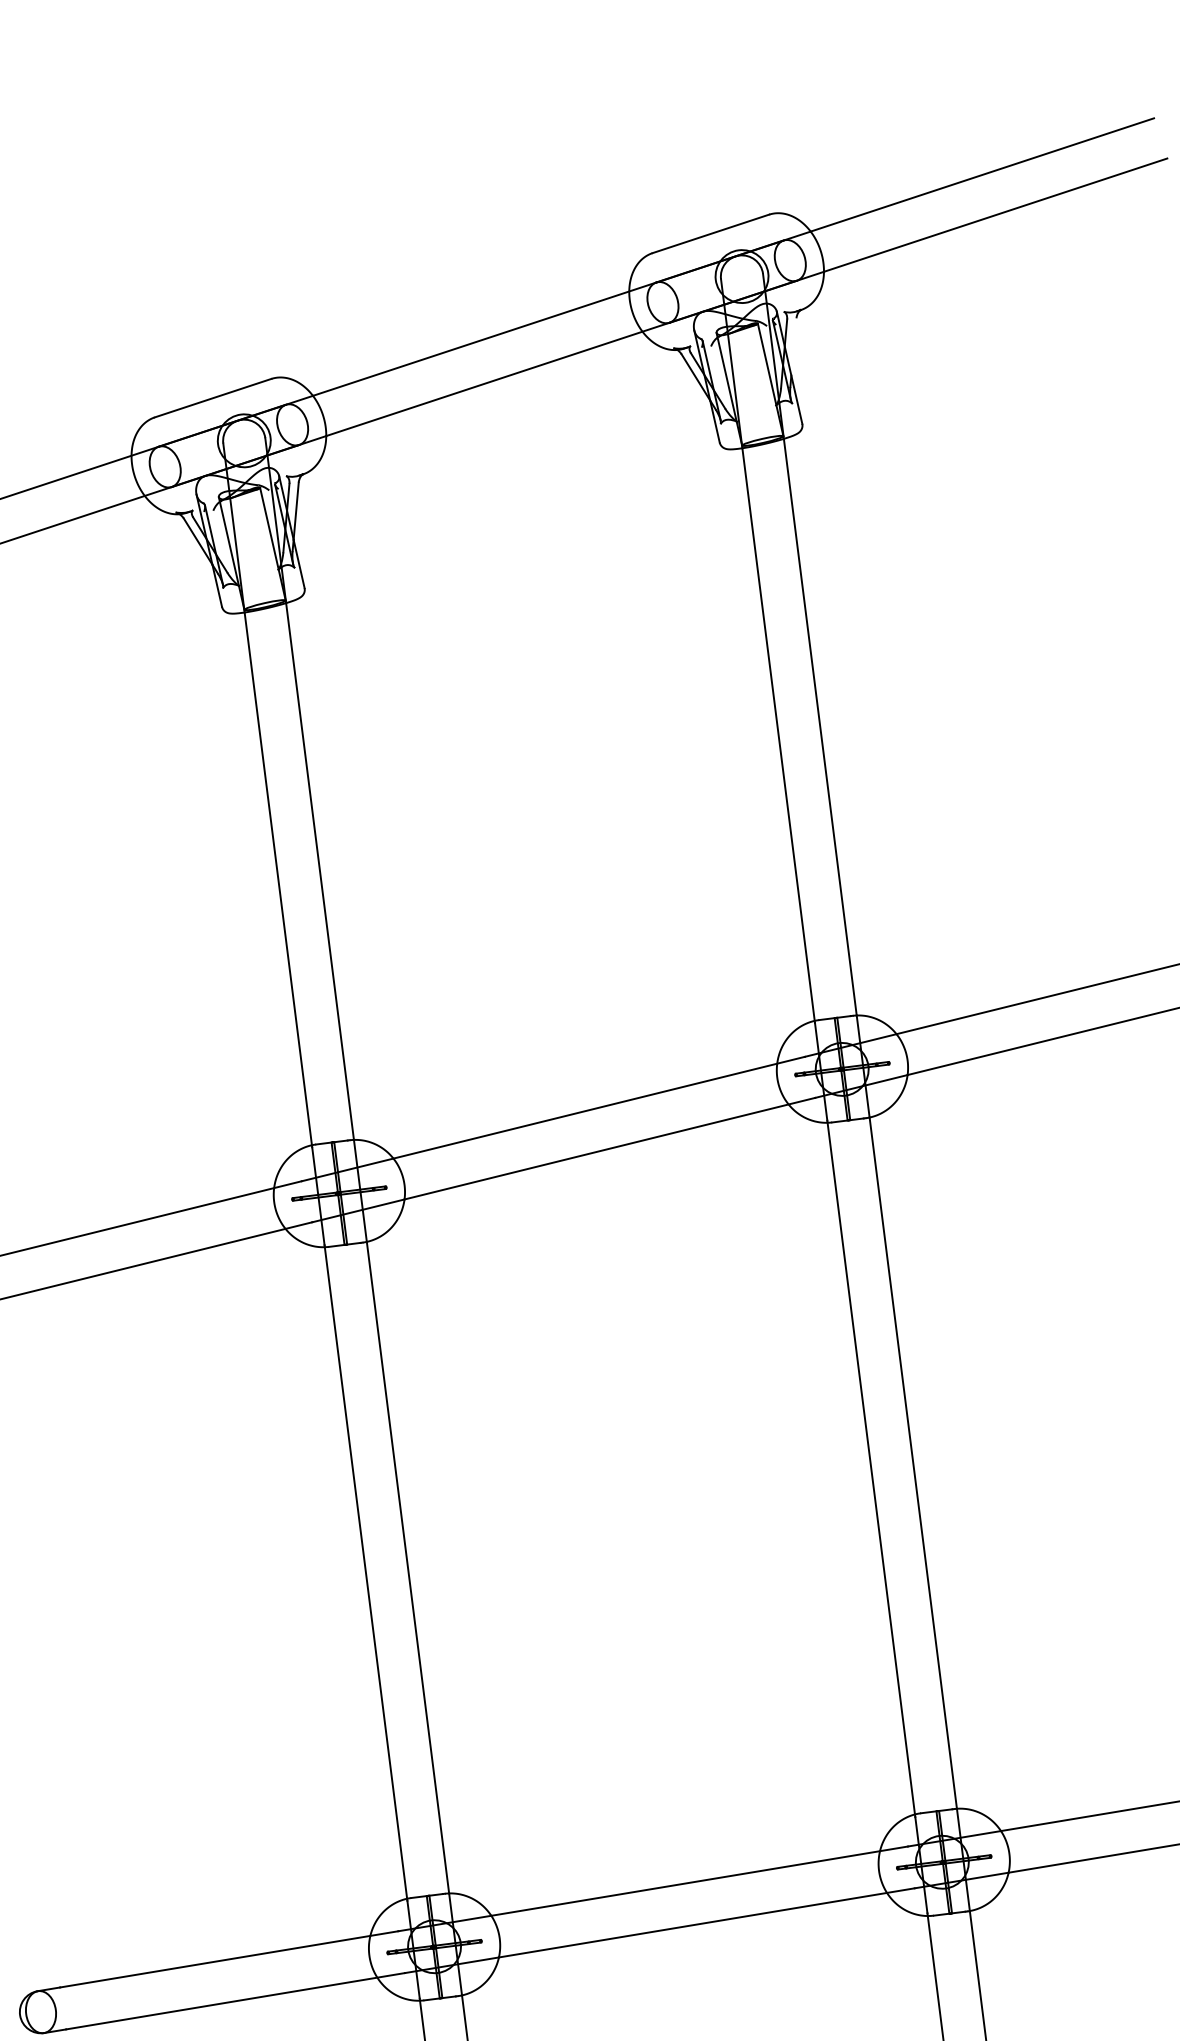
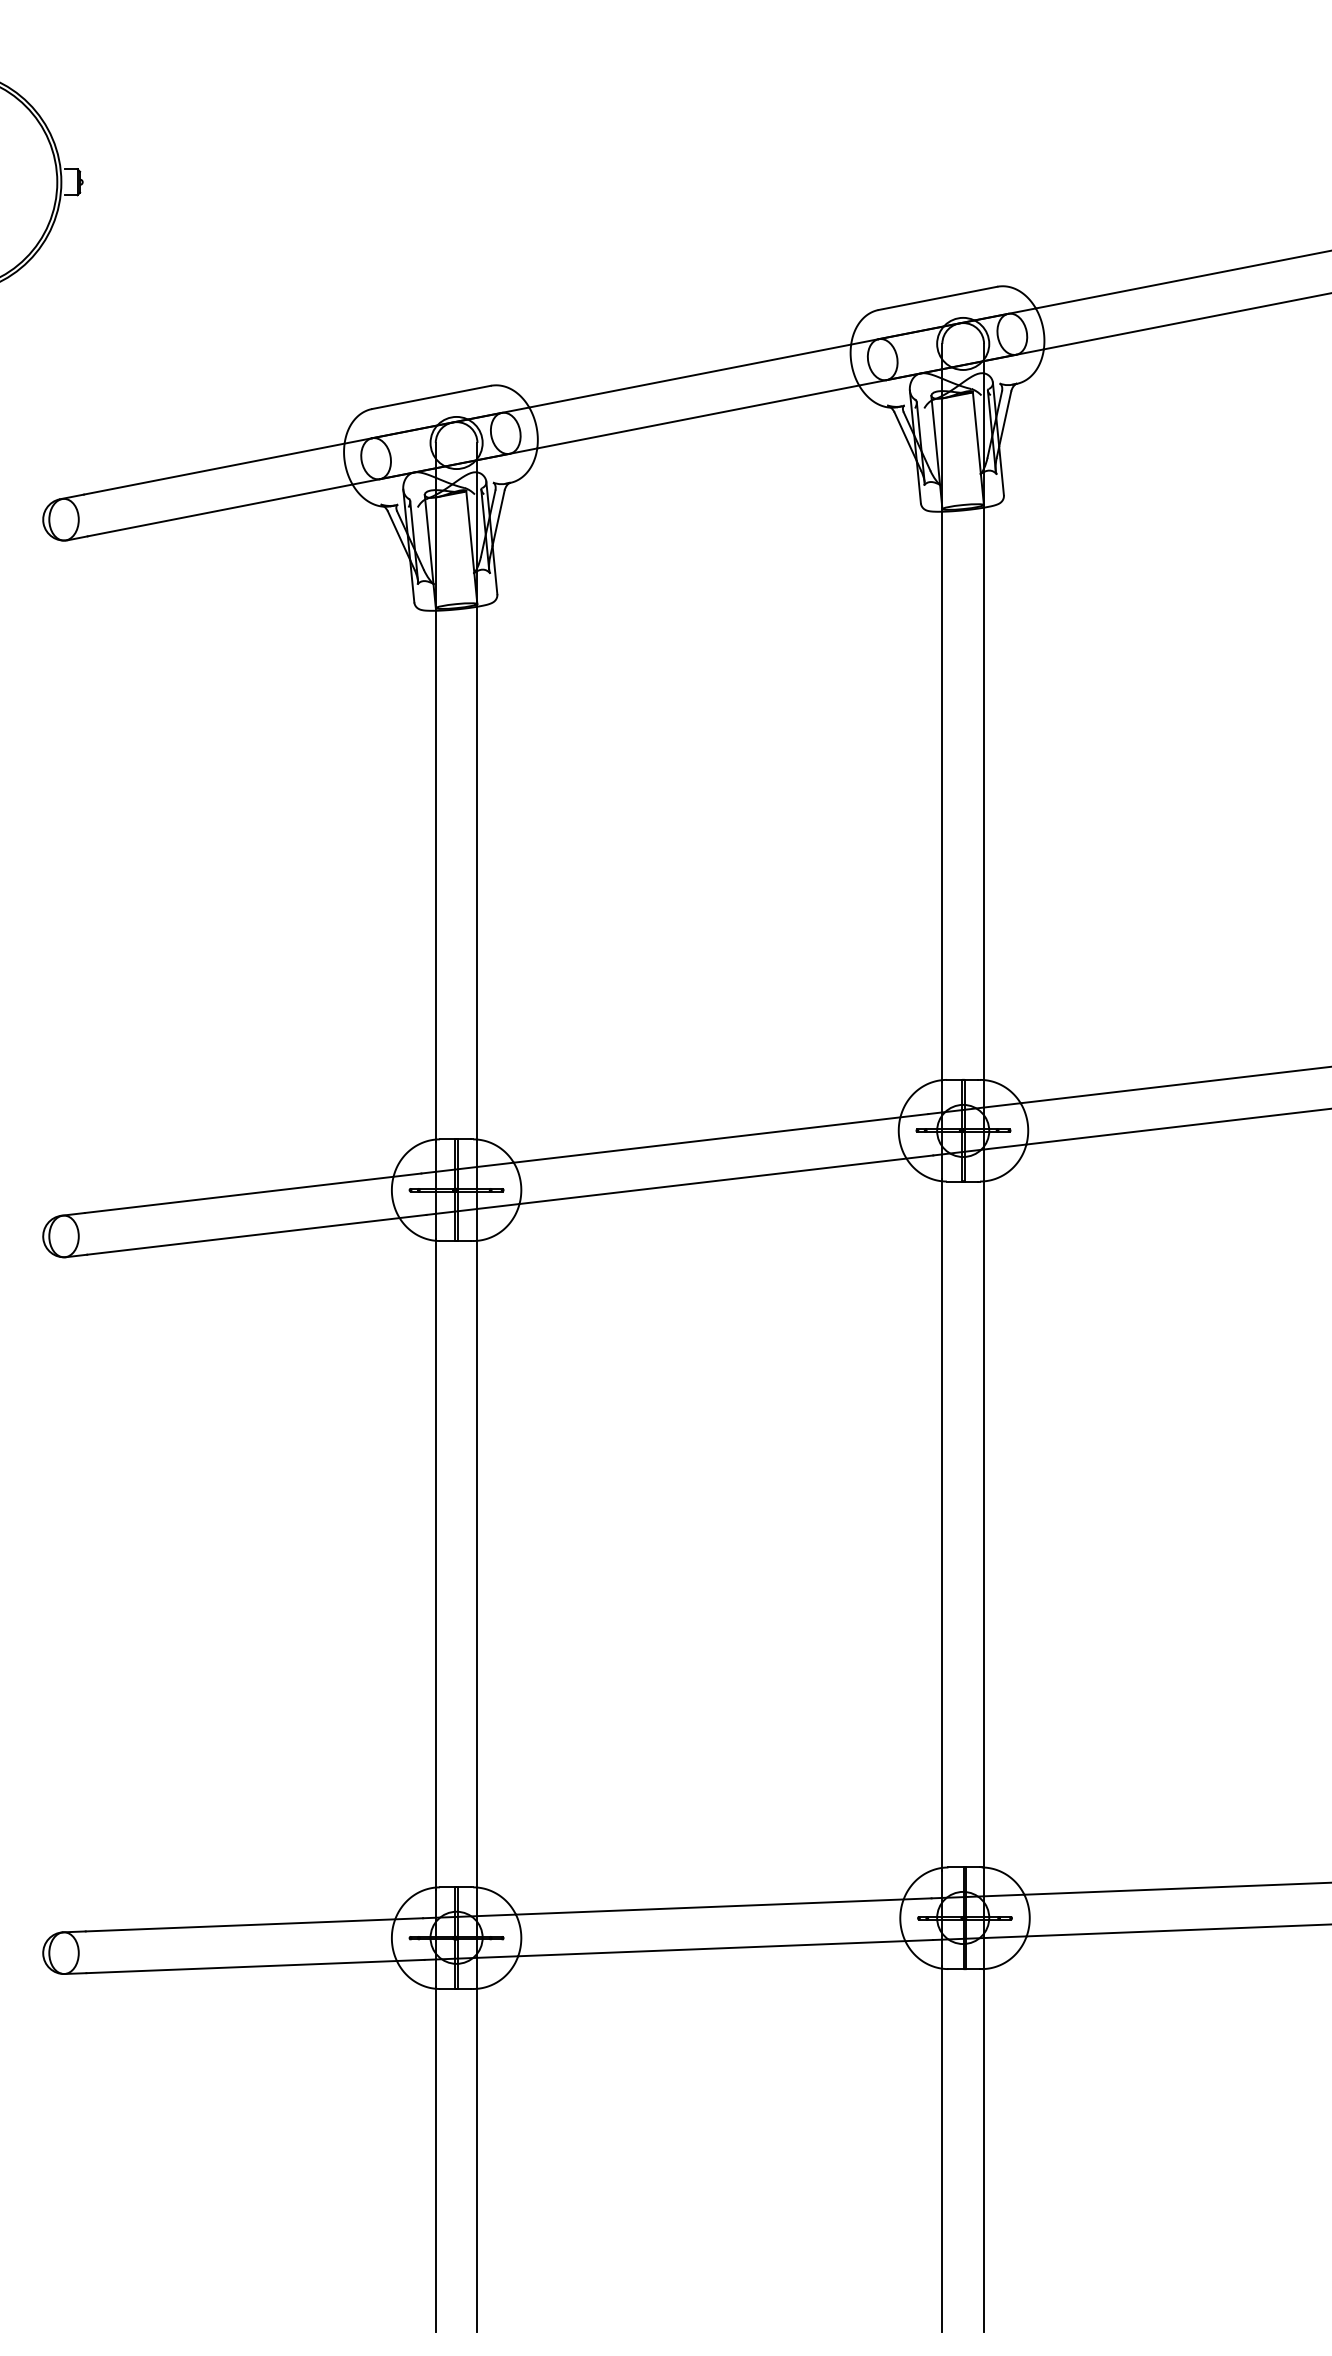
line: (794, 346) -> (1005, 418), added

